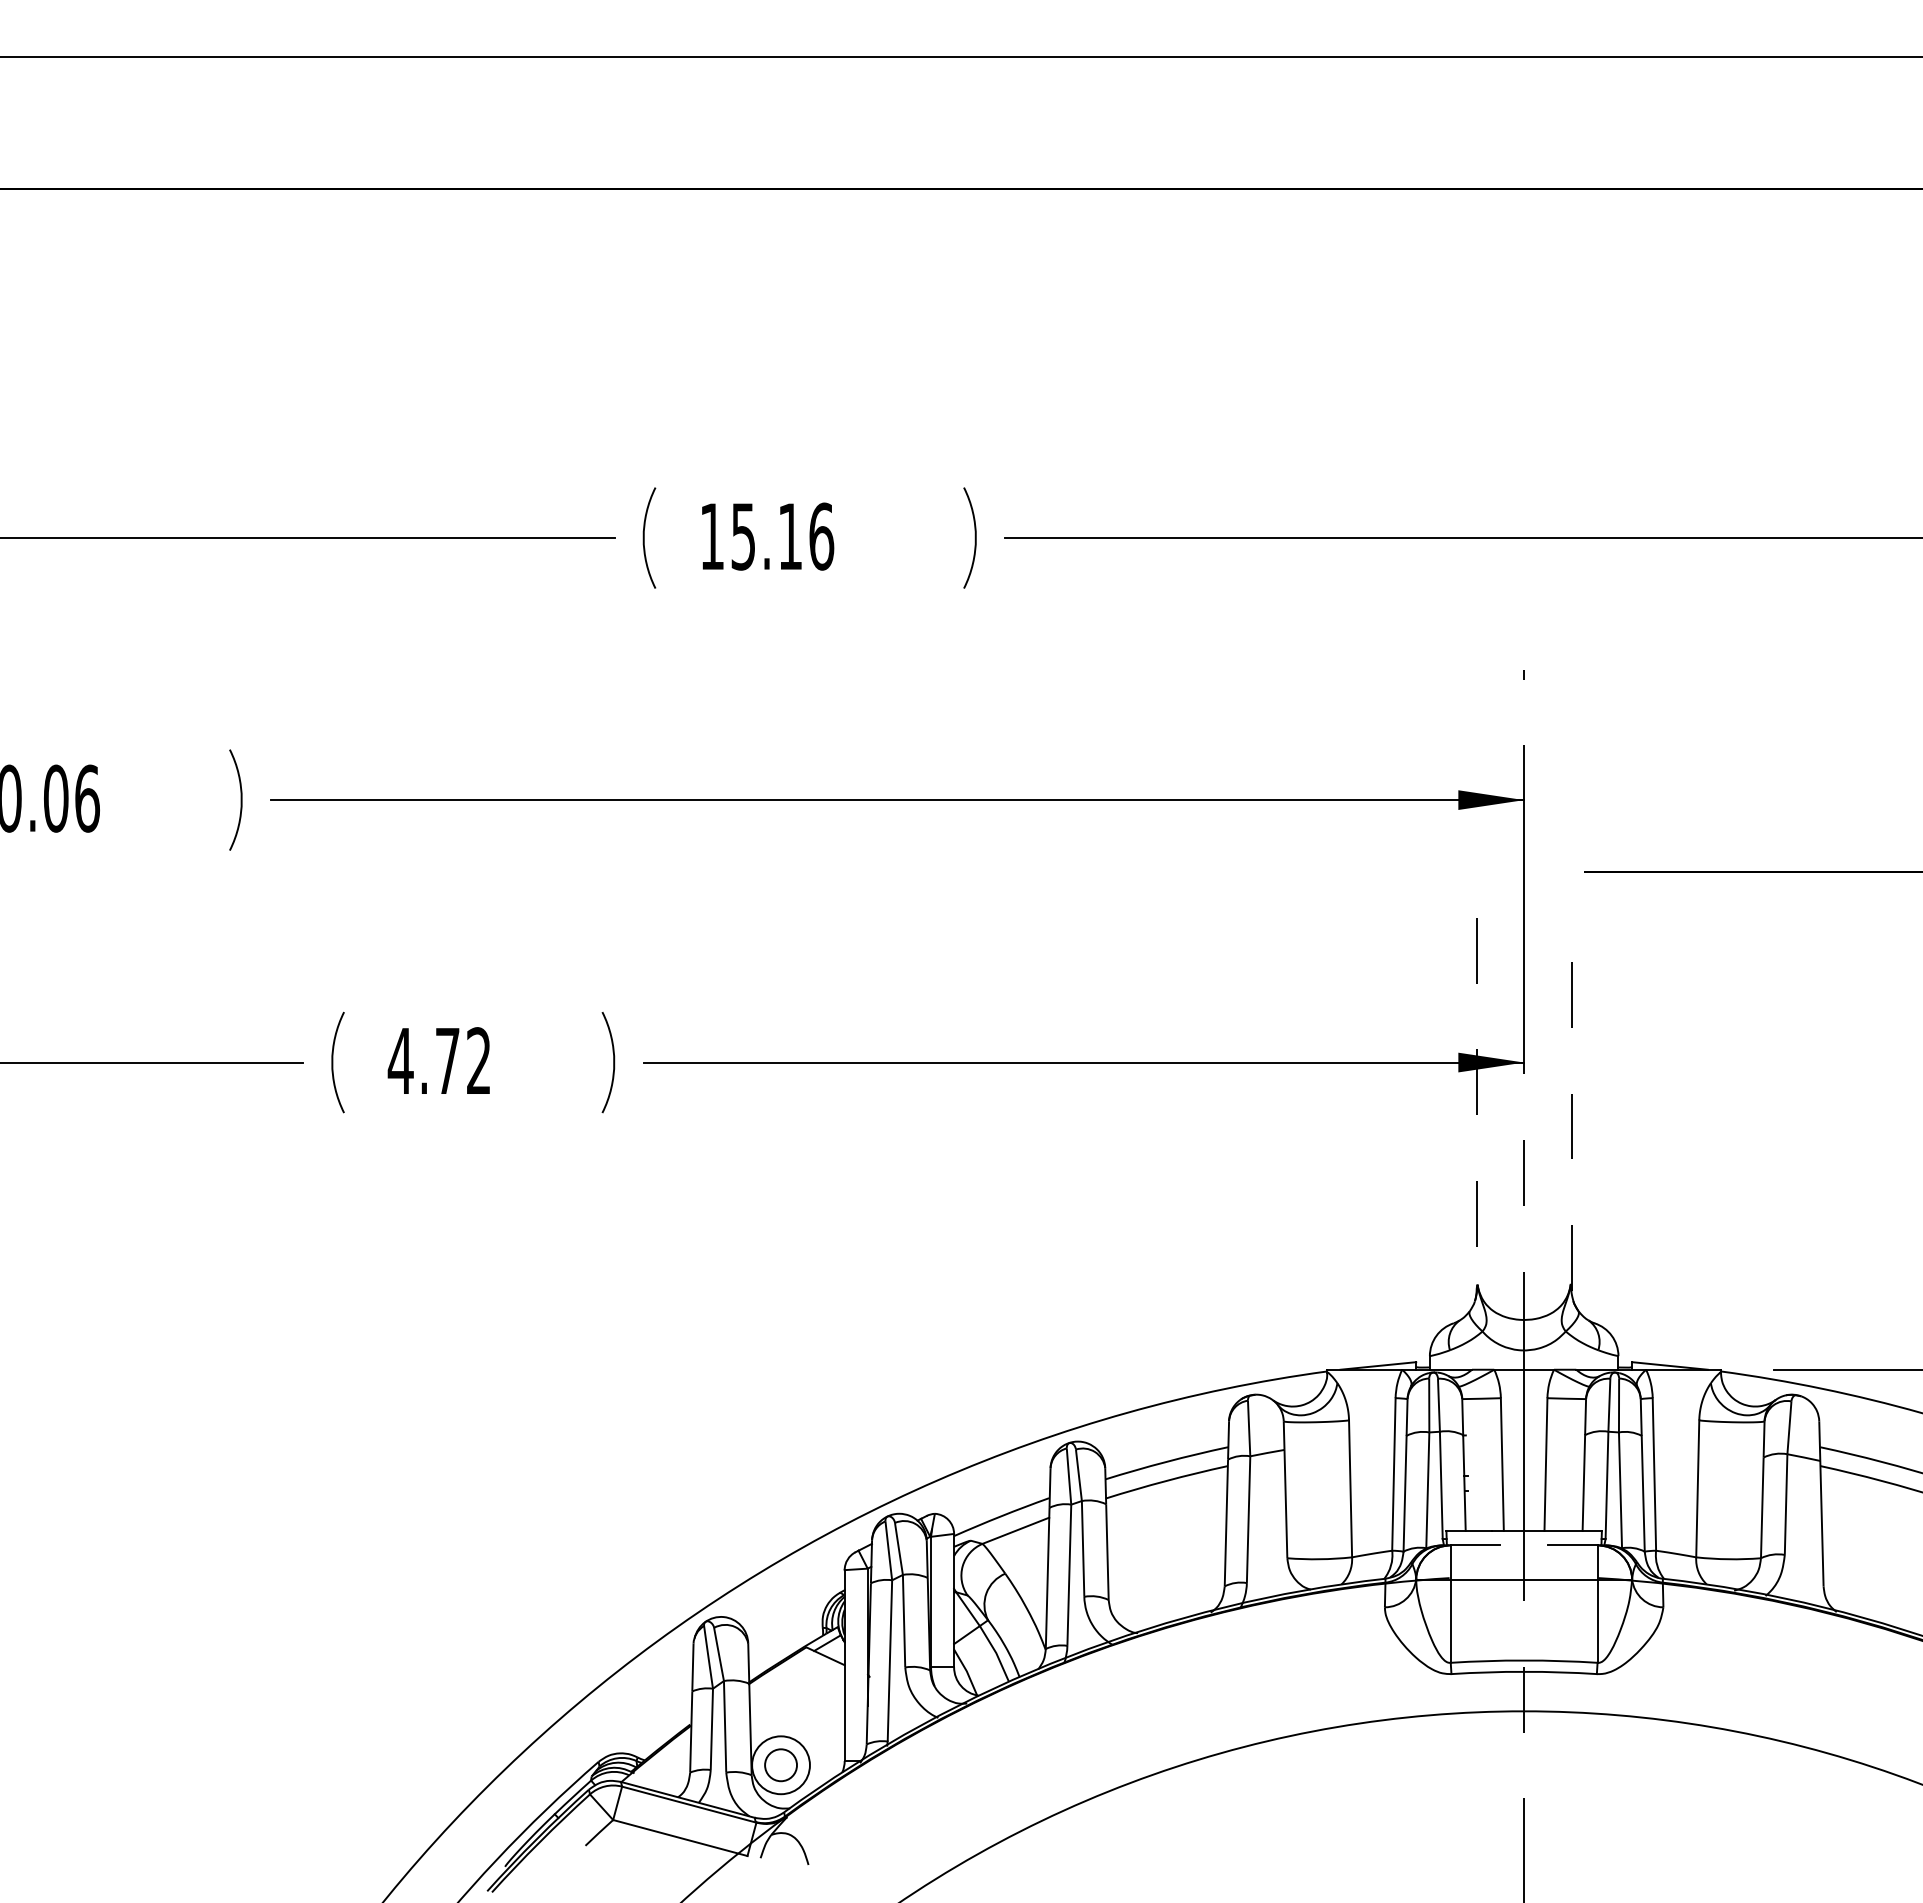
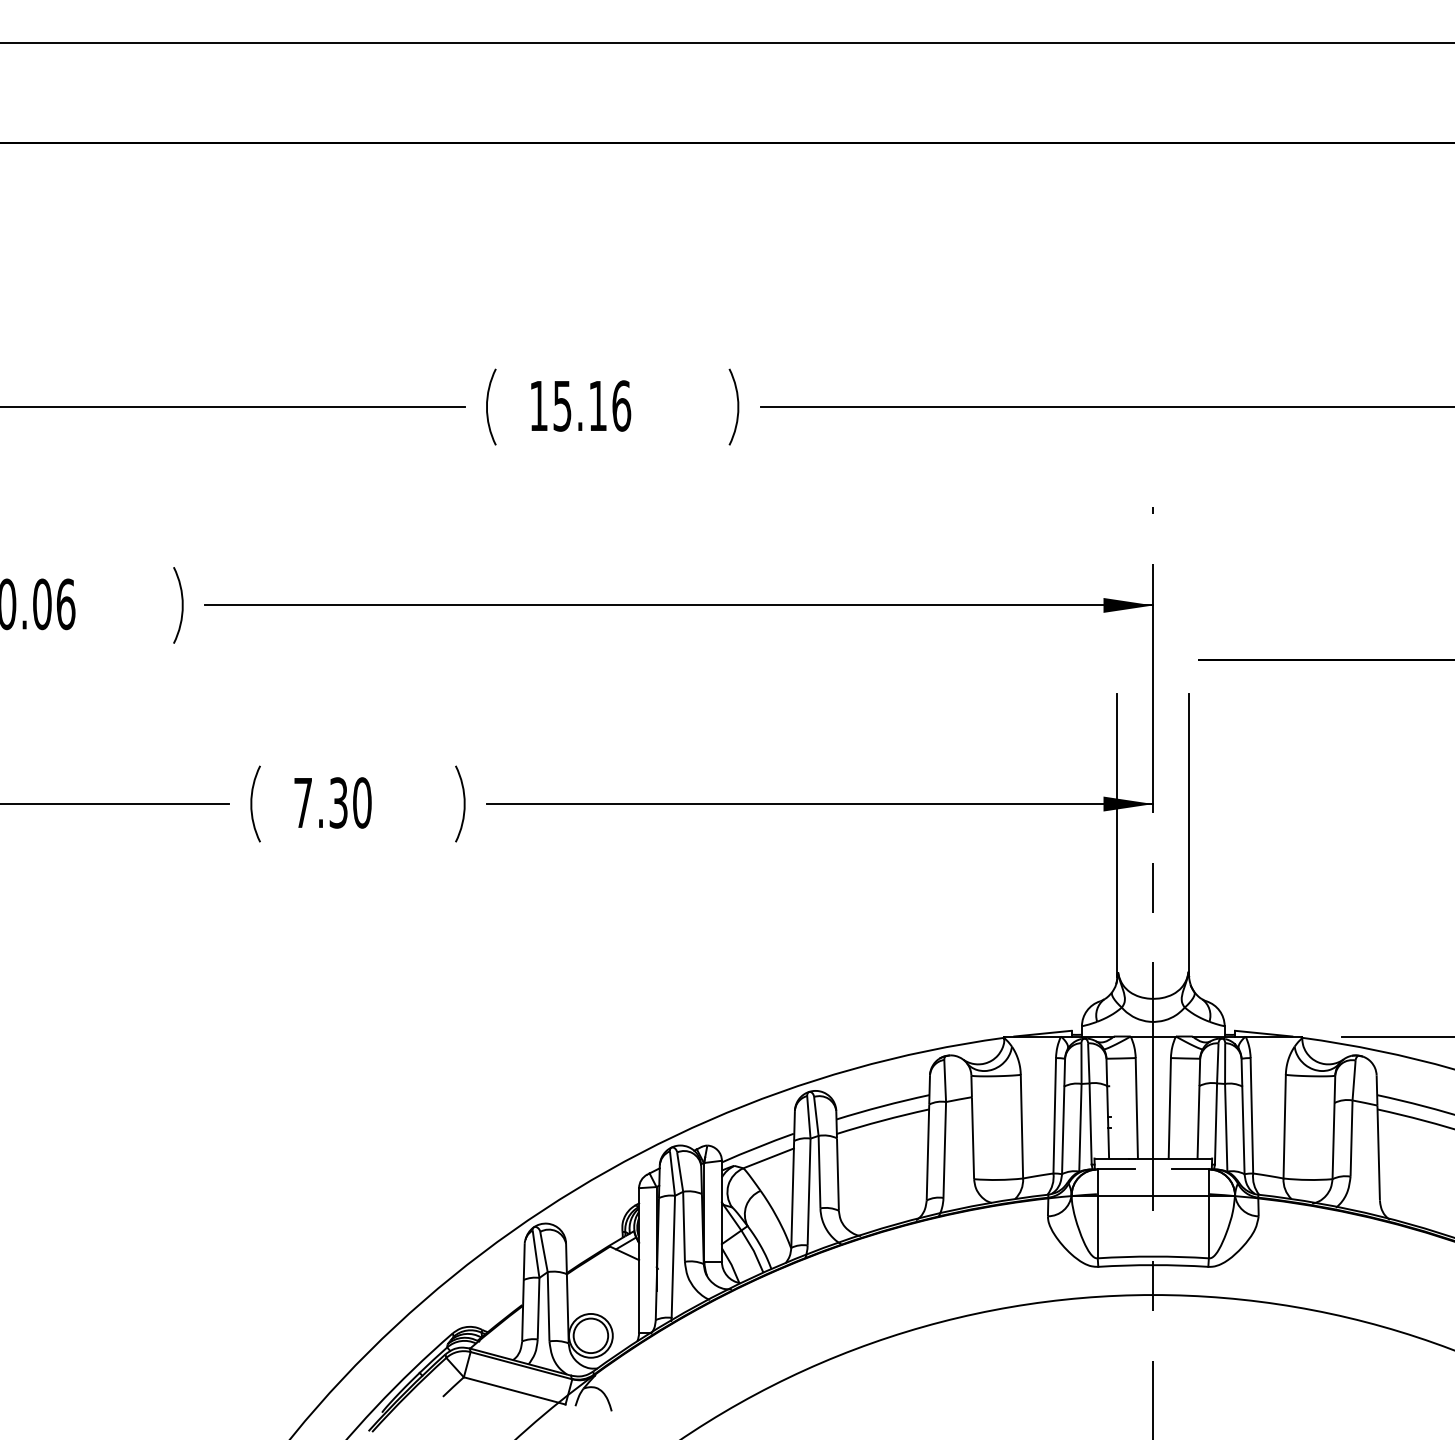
text: (439, 1061) -> (332, 803), 4.72 -> 7.30
line: (1476, 1104) -> (1117, 835), dashed -> solid
line: (1571, 1104) -> (1189, 835), dashed -> solid
circle: (780, 1765) -> (590, 1336), size x1.43

